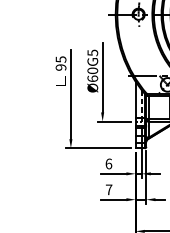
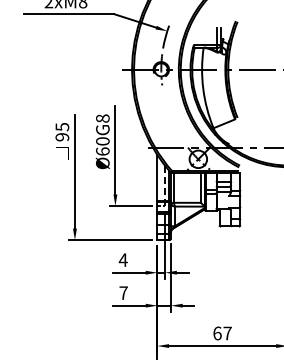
text: (92, 52) -> (102, 118), Ø60G5 -> Ø60G8
text: (108, 163) -> (122, 259), 6 -> 4

